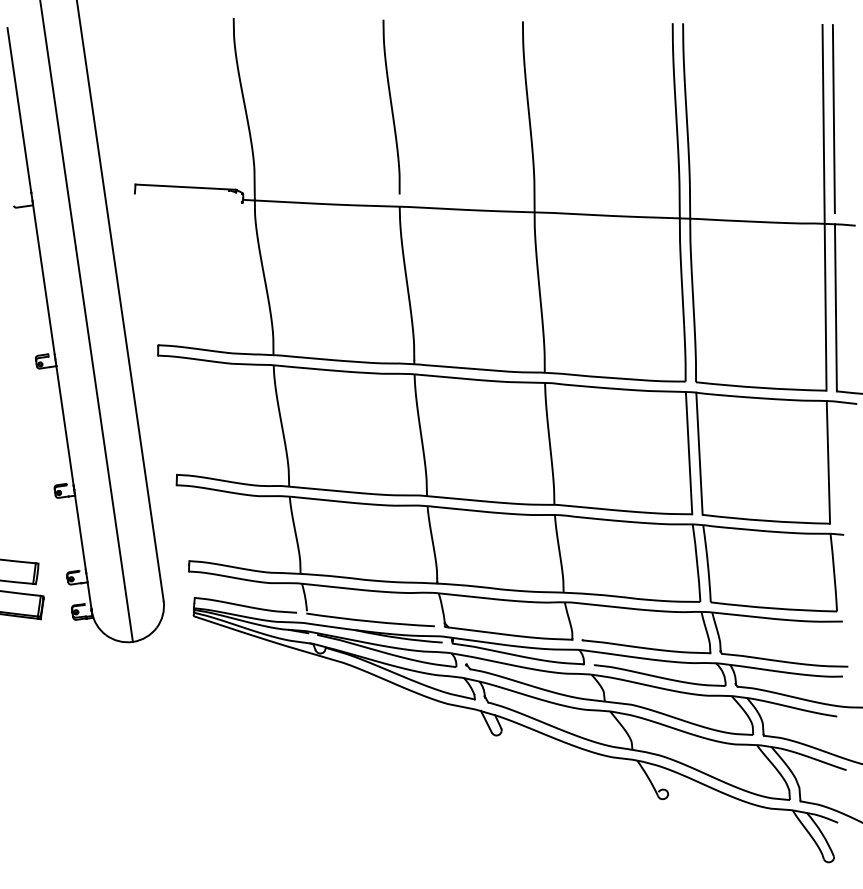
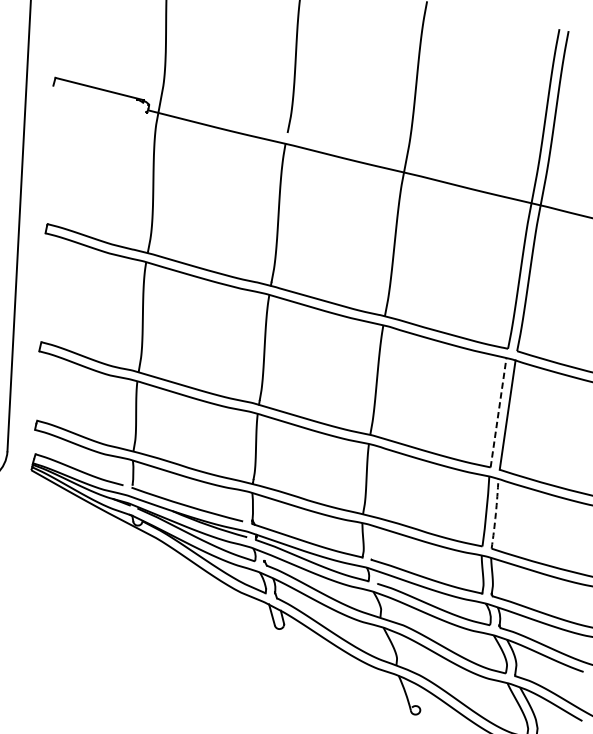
line: (689, 452) -> (499, 412), solid -> dashed
arc: (707, 563) -> (495, 513), solid -> dashed

